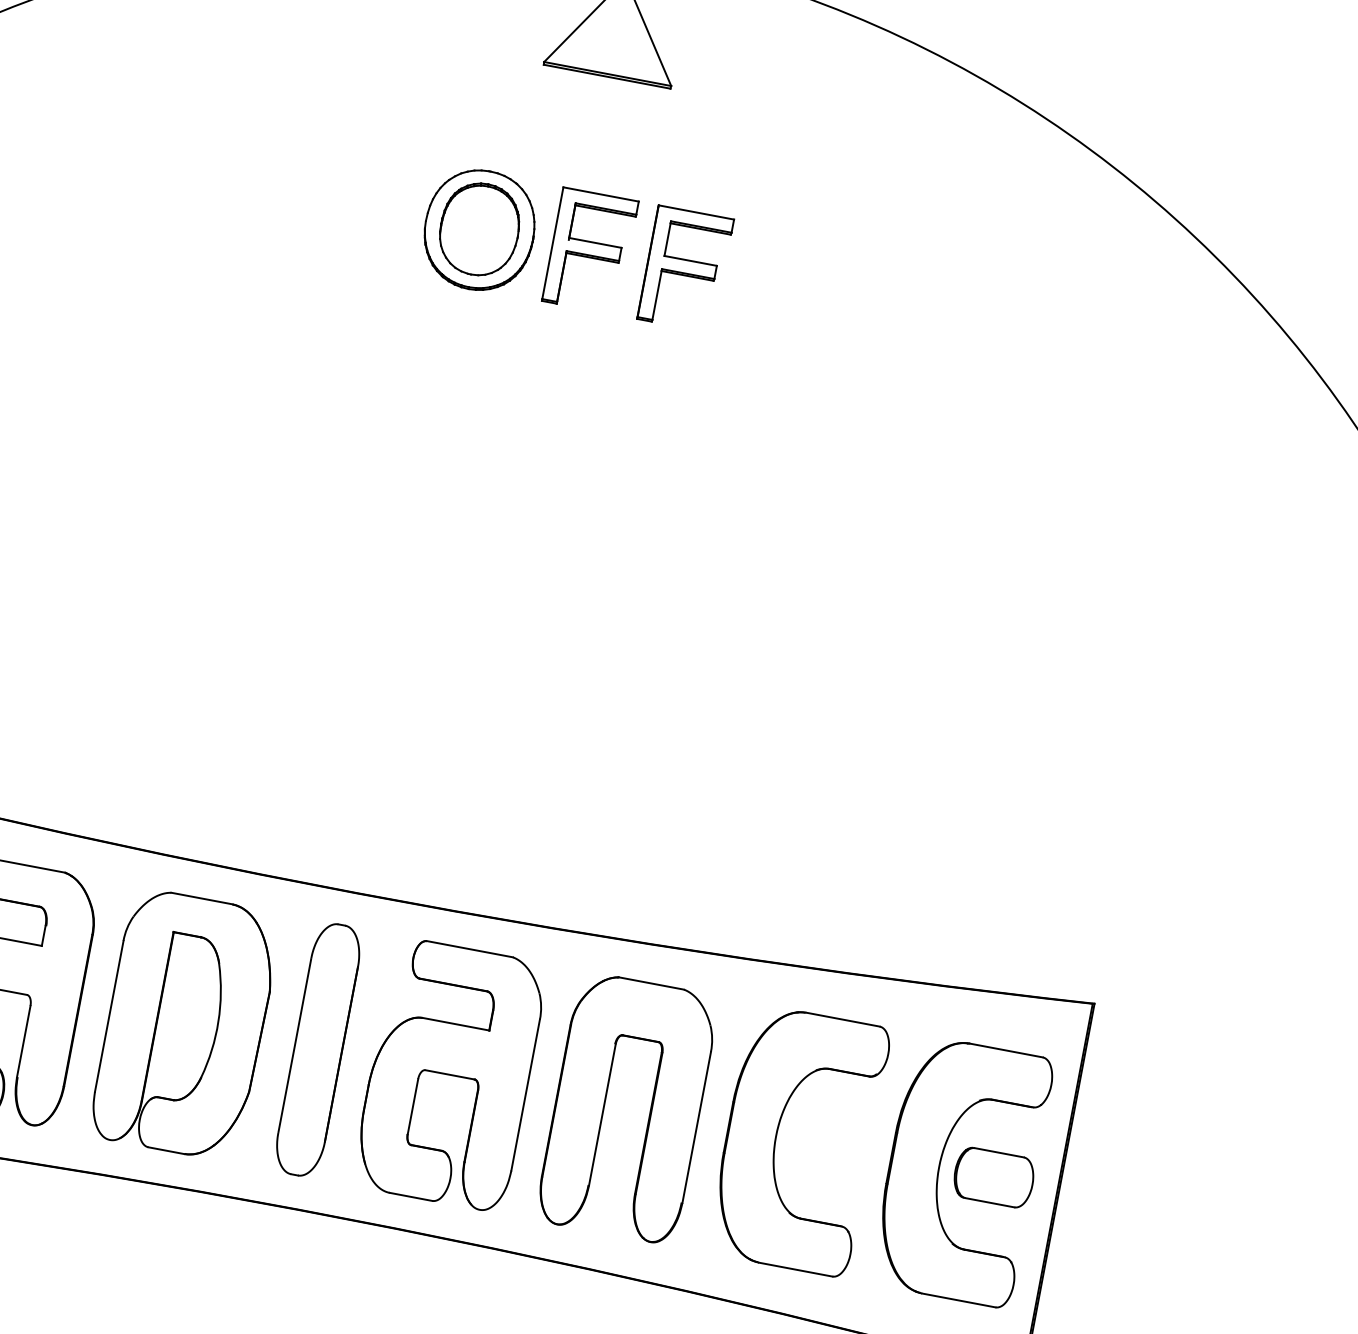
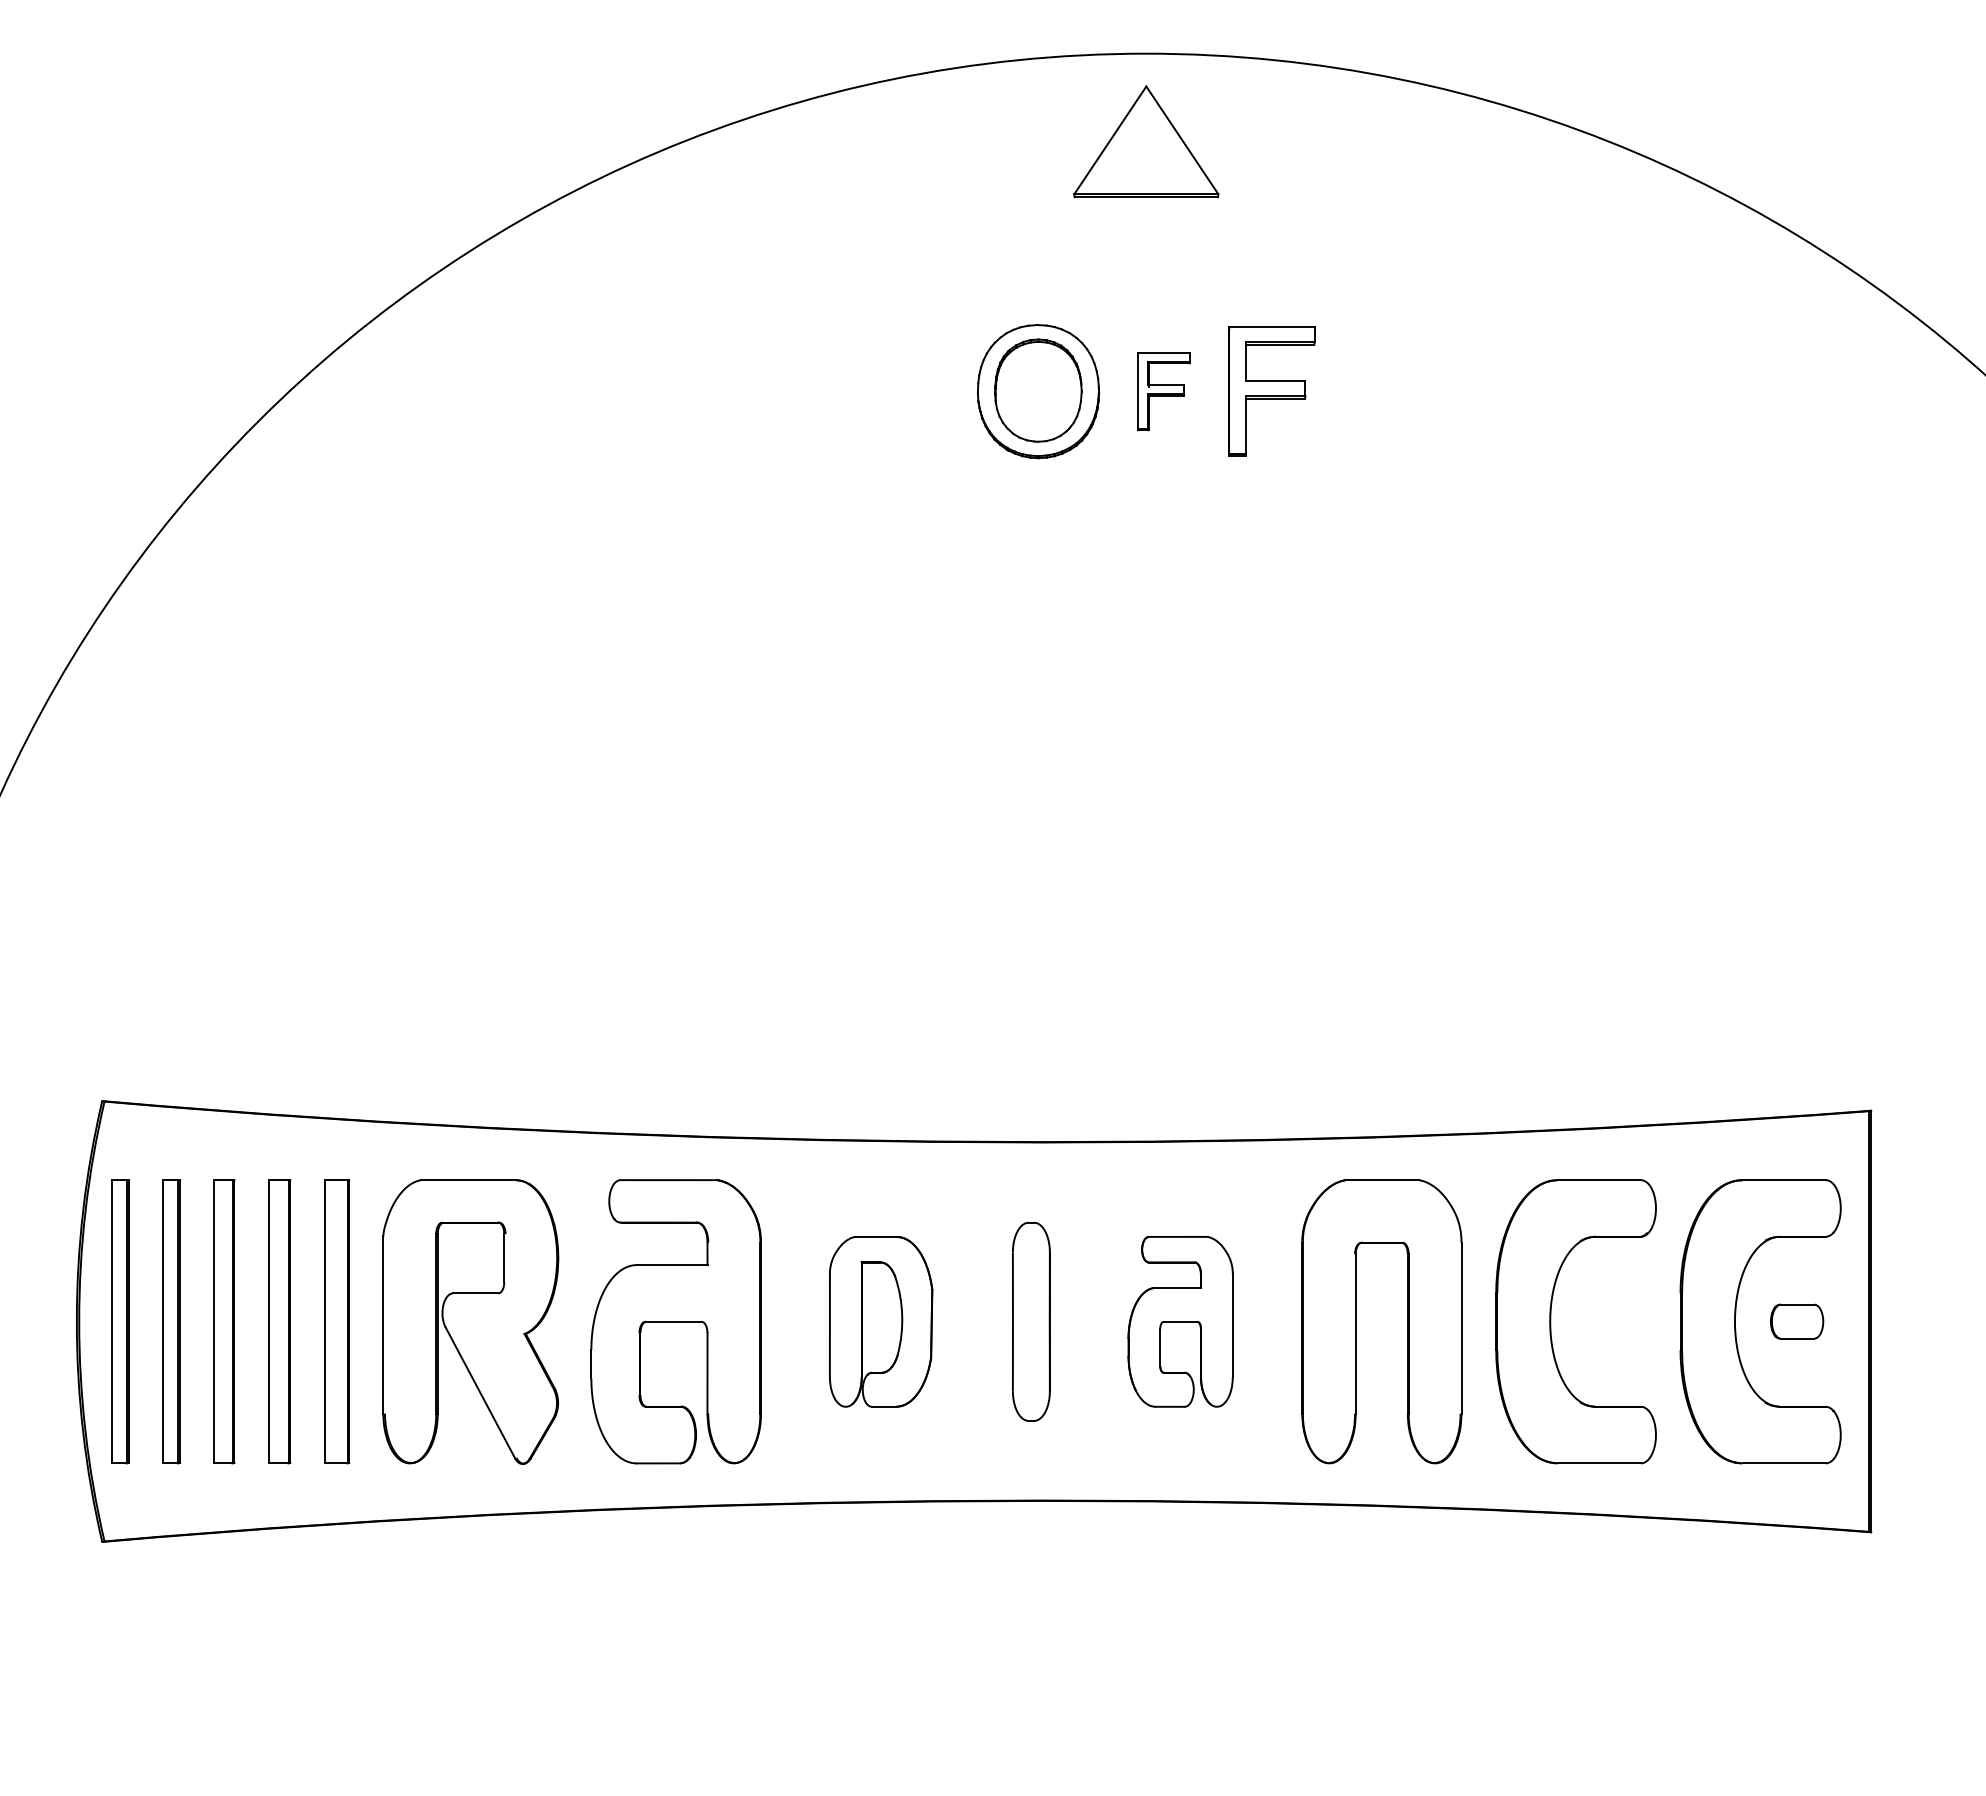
part: (589, 251) -> (1163, 391), size x0.6
part: (185, 1024) -> (880, 1321), size x0.6
part: (318, 1049) -> (1031, 1321), size x0.7
part: (449, 1074) -> (1180, 1321), size x0.6
part: (993, 1177) -> (1796, 1321), size x0.6

